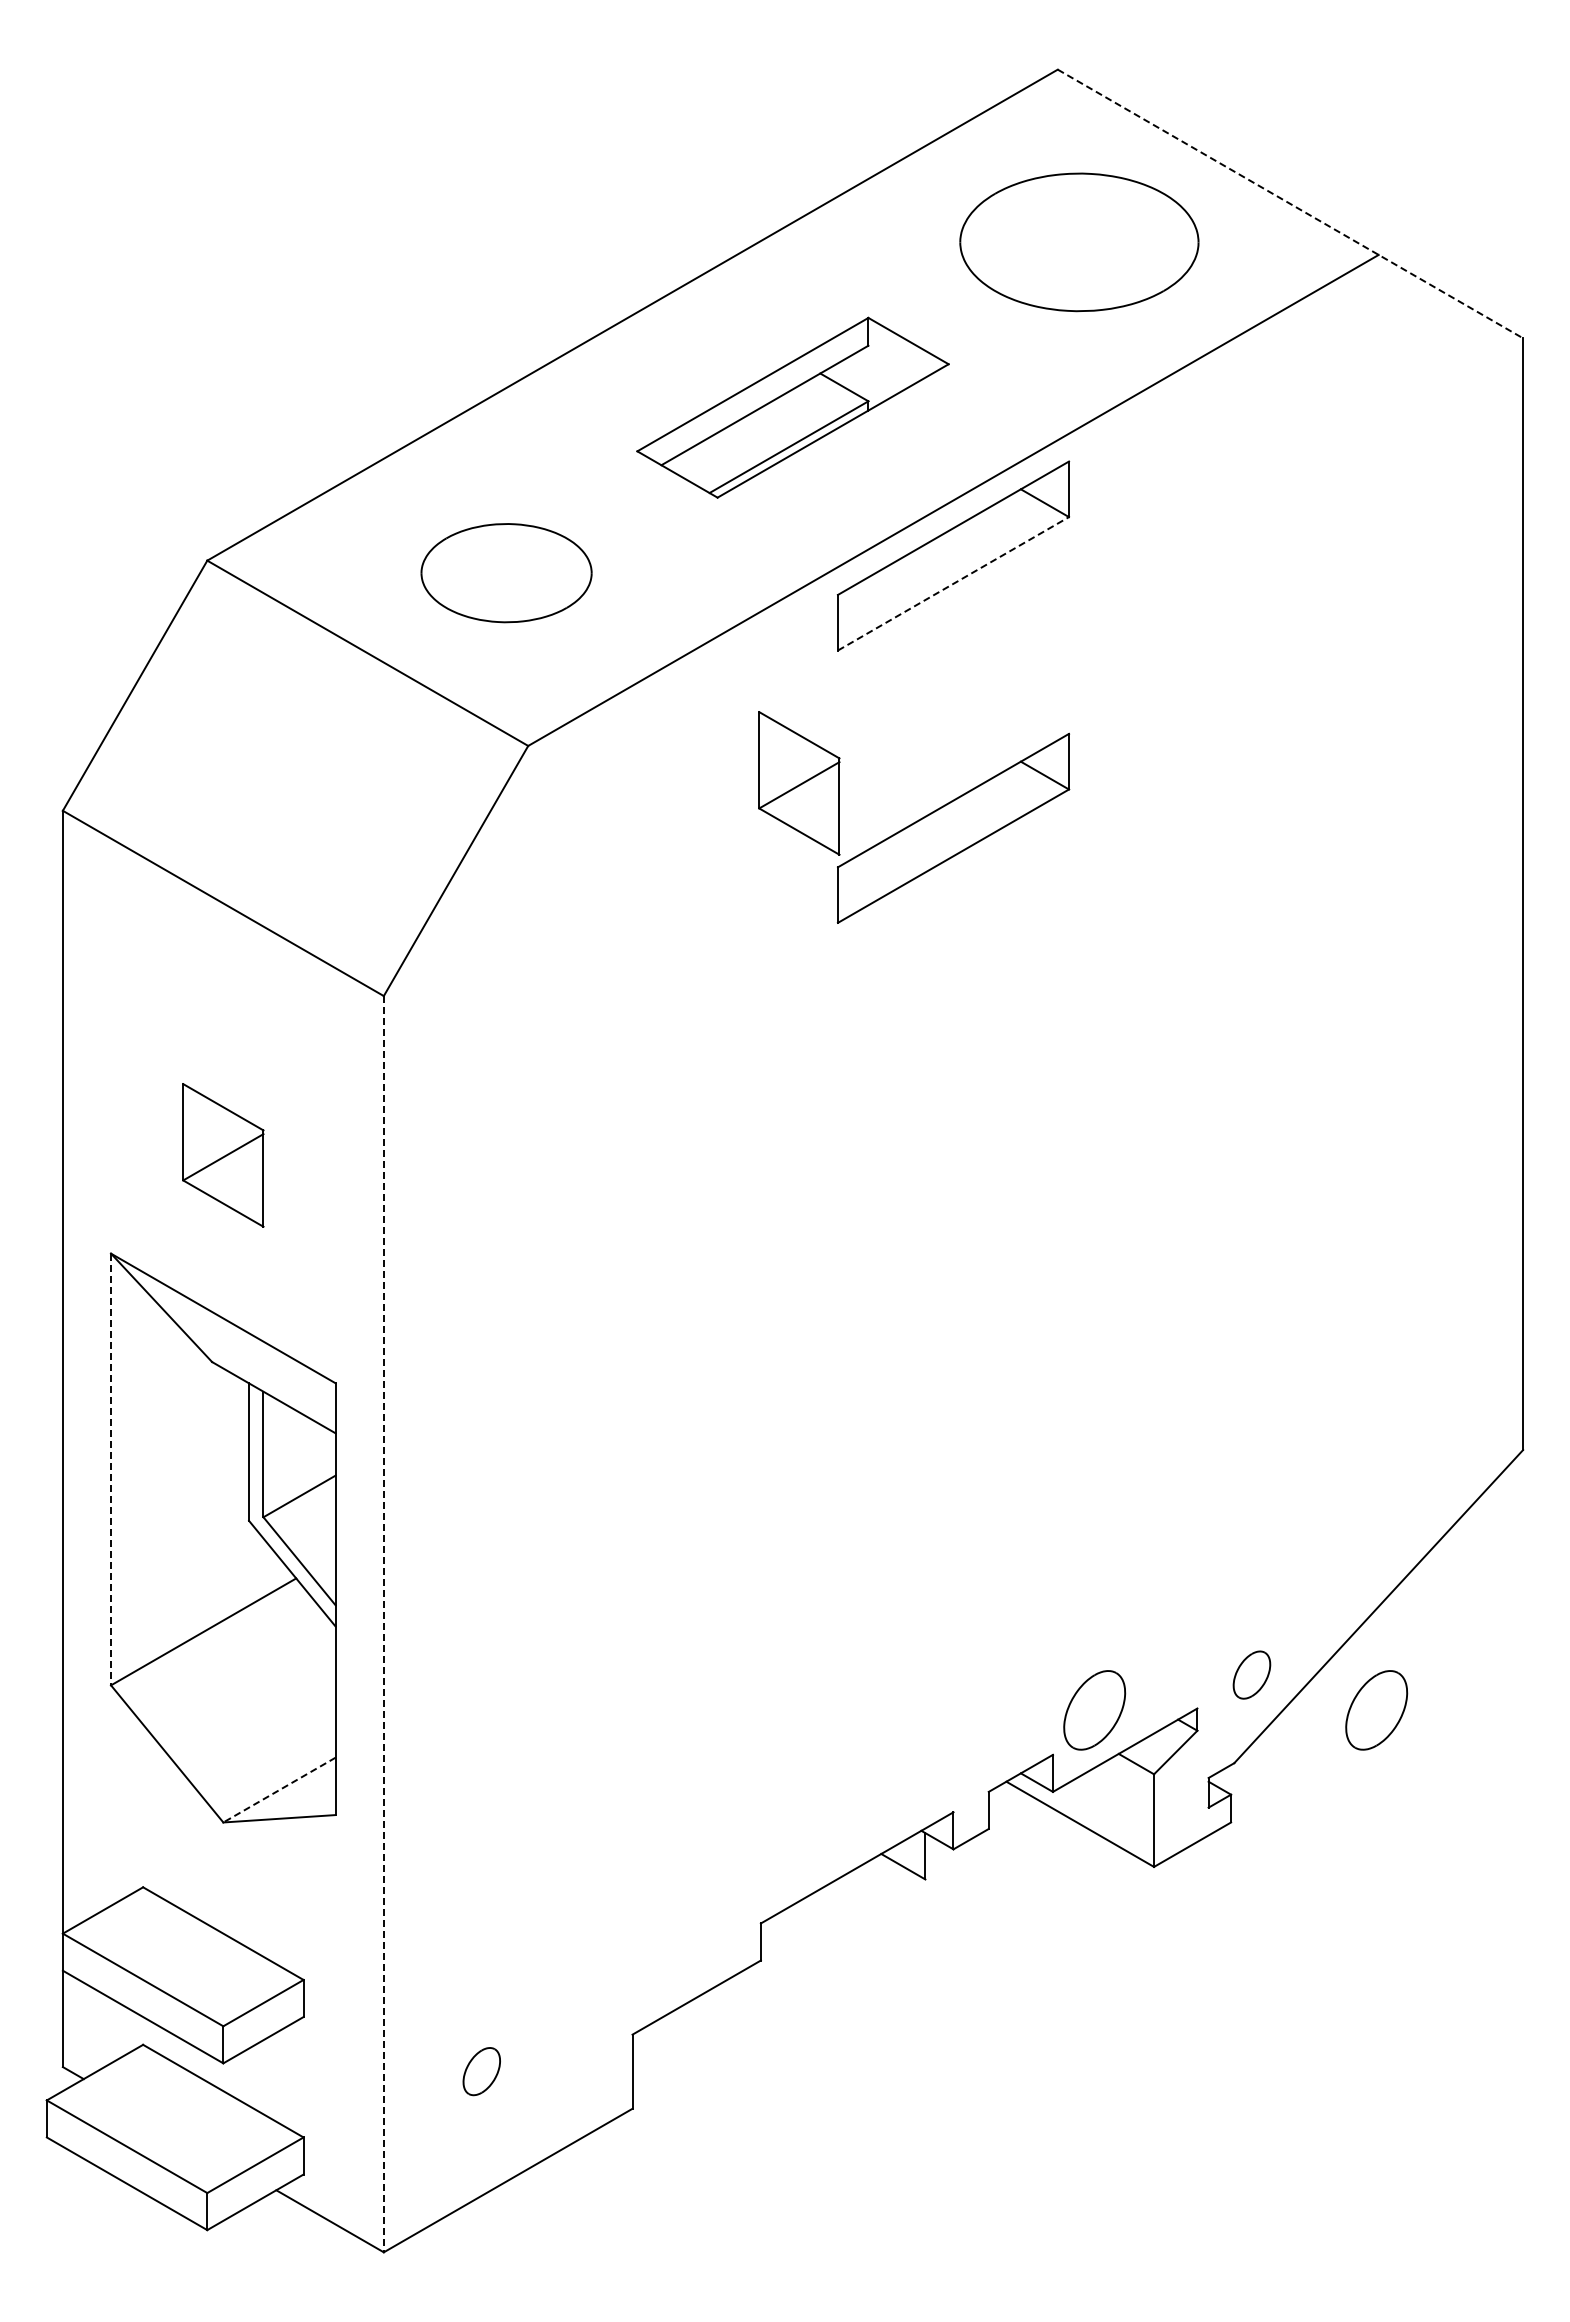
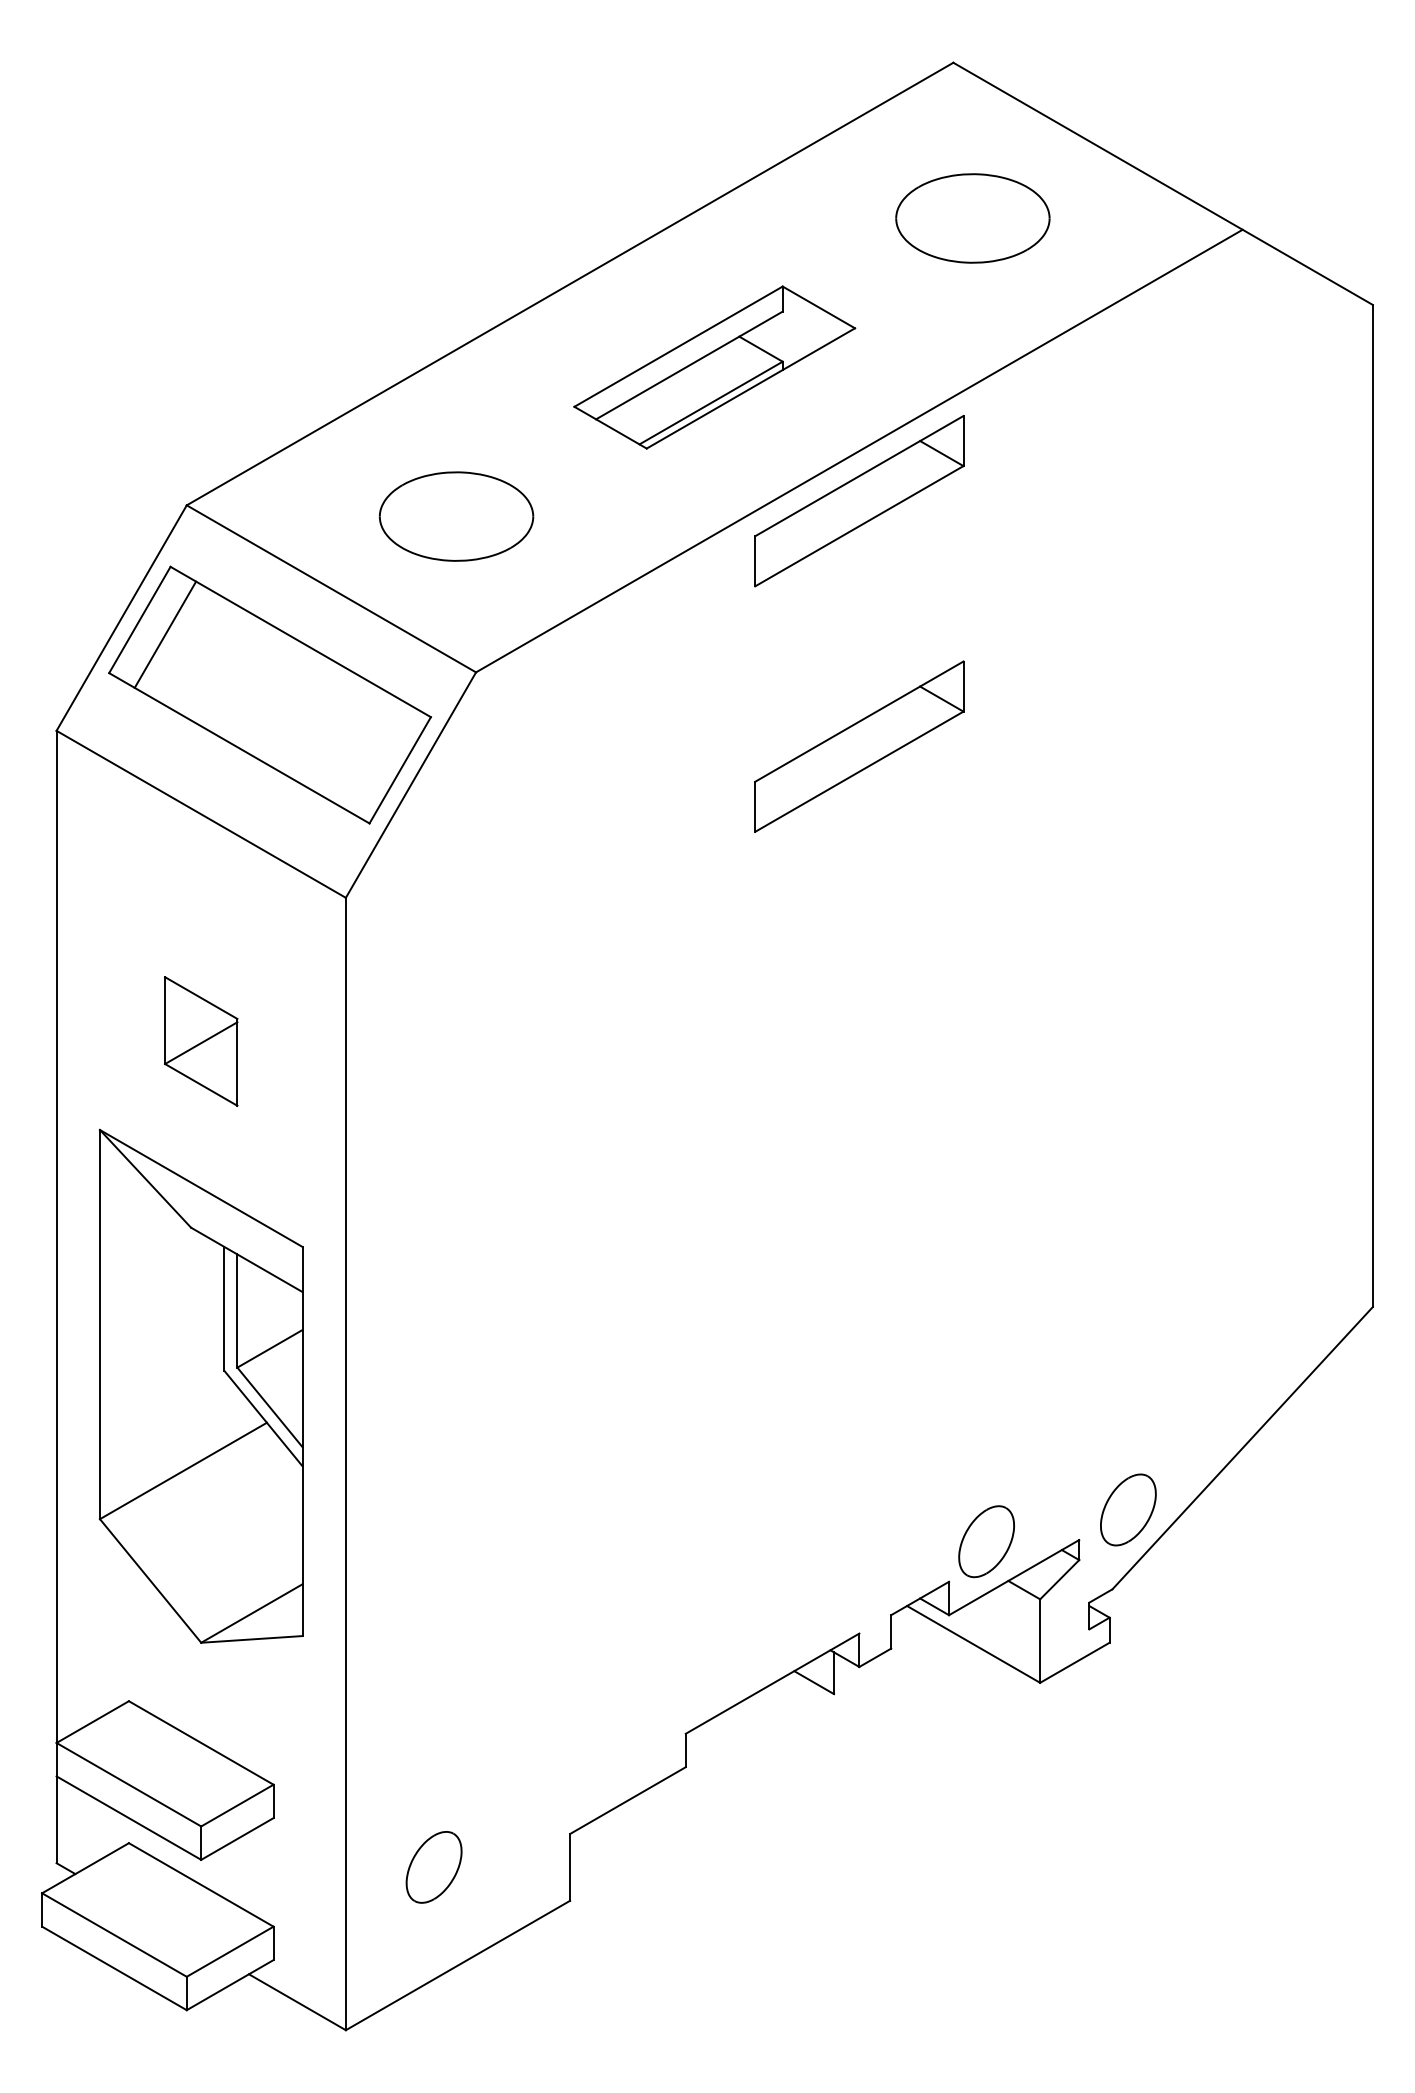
line: (1290, 203) -> (1163, 183), dashed -> solid
part: (1079, 242) -> (972, 218), size x0.71
line: (953, 583) -> (859, 525), dashed -> solid
part: (299, 770) -> (269, 694), added
part: (799, 783) -> (720, 706), removed
line: (111, 1469) -> (100, 1324), dashed -> solid
line: (383, 1624) -> (345, 1464), dashed -> solid
part: (1251, 1674) -> (1128, 1509), size x1.67
part: (1376, 1710) -> (1240, 1541), removed
line: (279, 1790) -> (251, 1613), dashed -> solid
part: (481, 2071) -> (433, 1867), size x1.67

